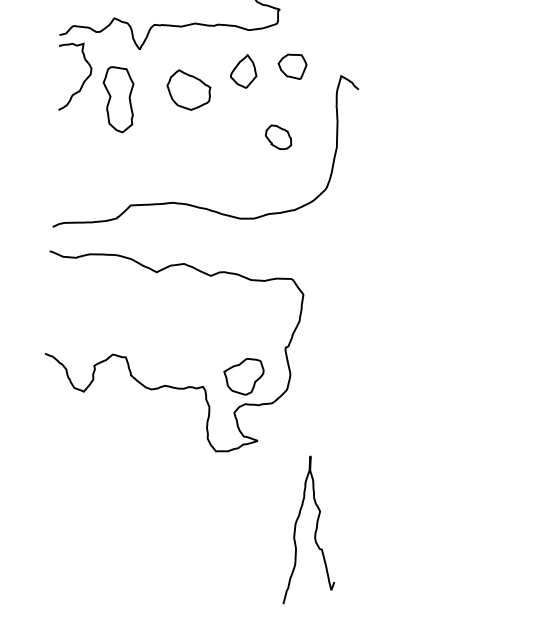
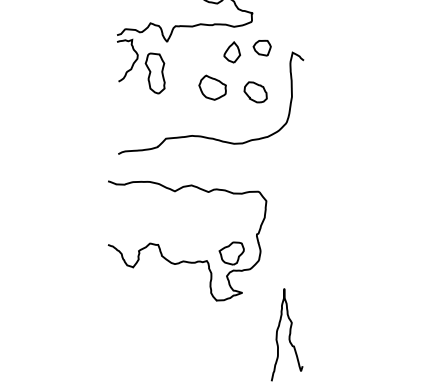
part: (188, 89) -> (212, 87), moved
part: (278, 137) -> (255, 92), size x1.4
part: (168, 384) -> (185, 260), moved

